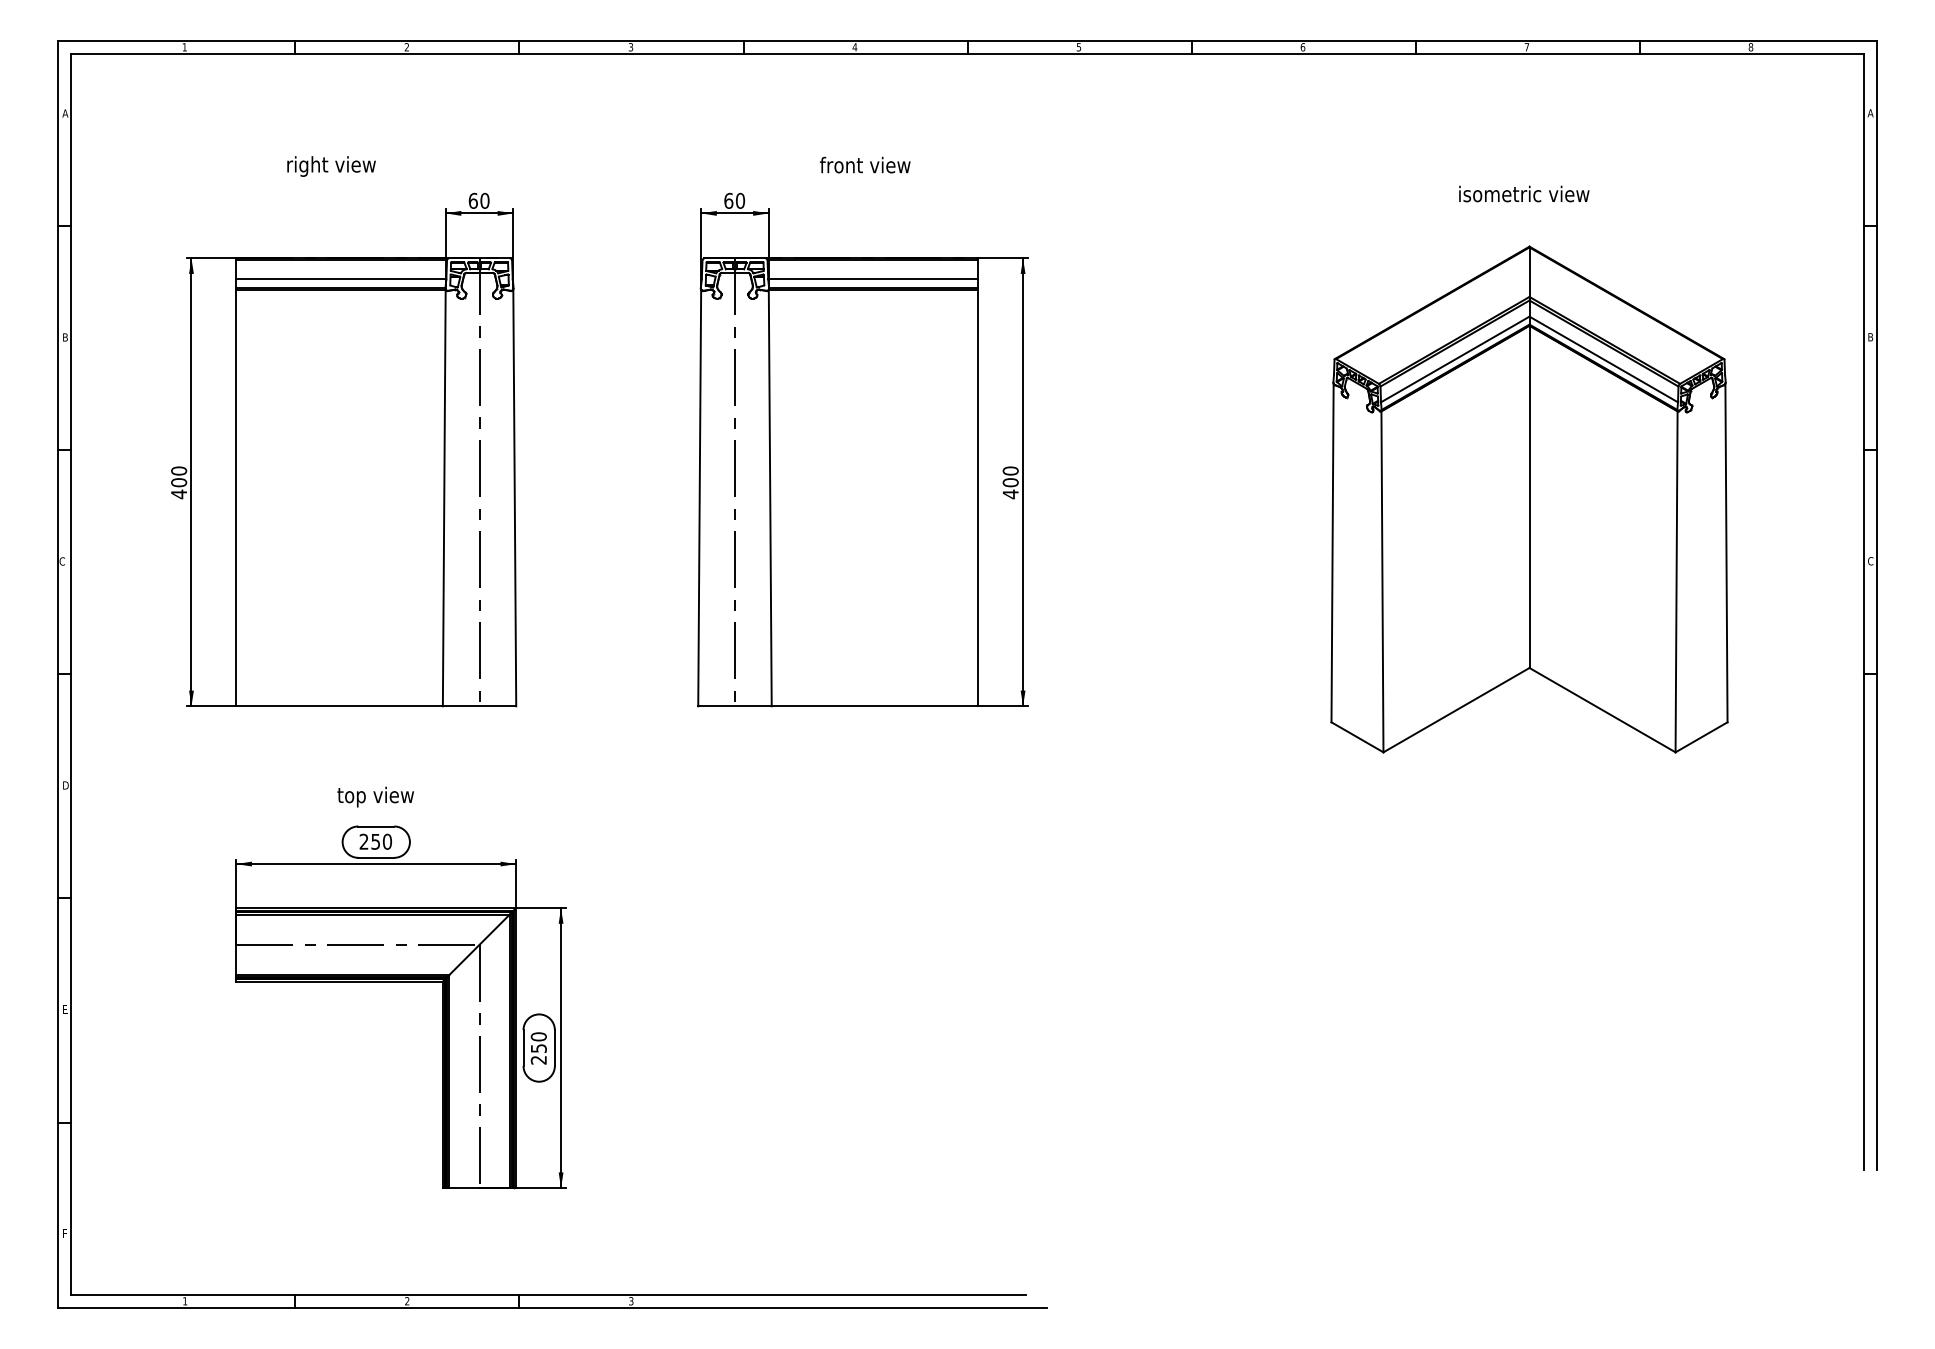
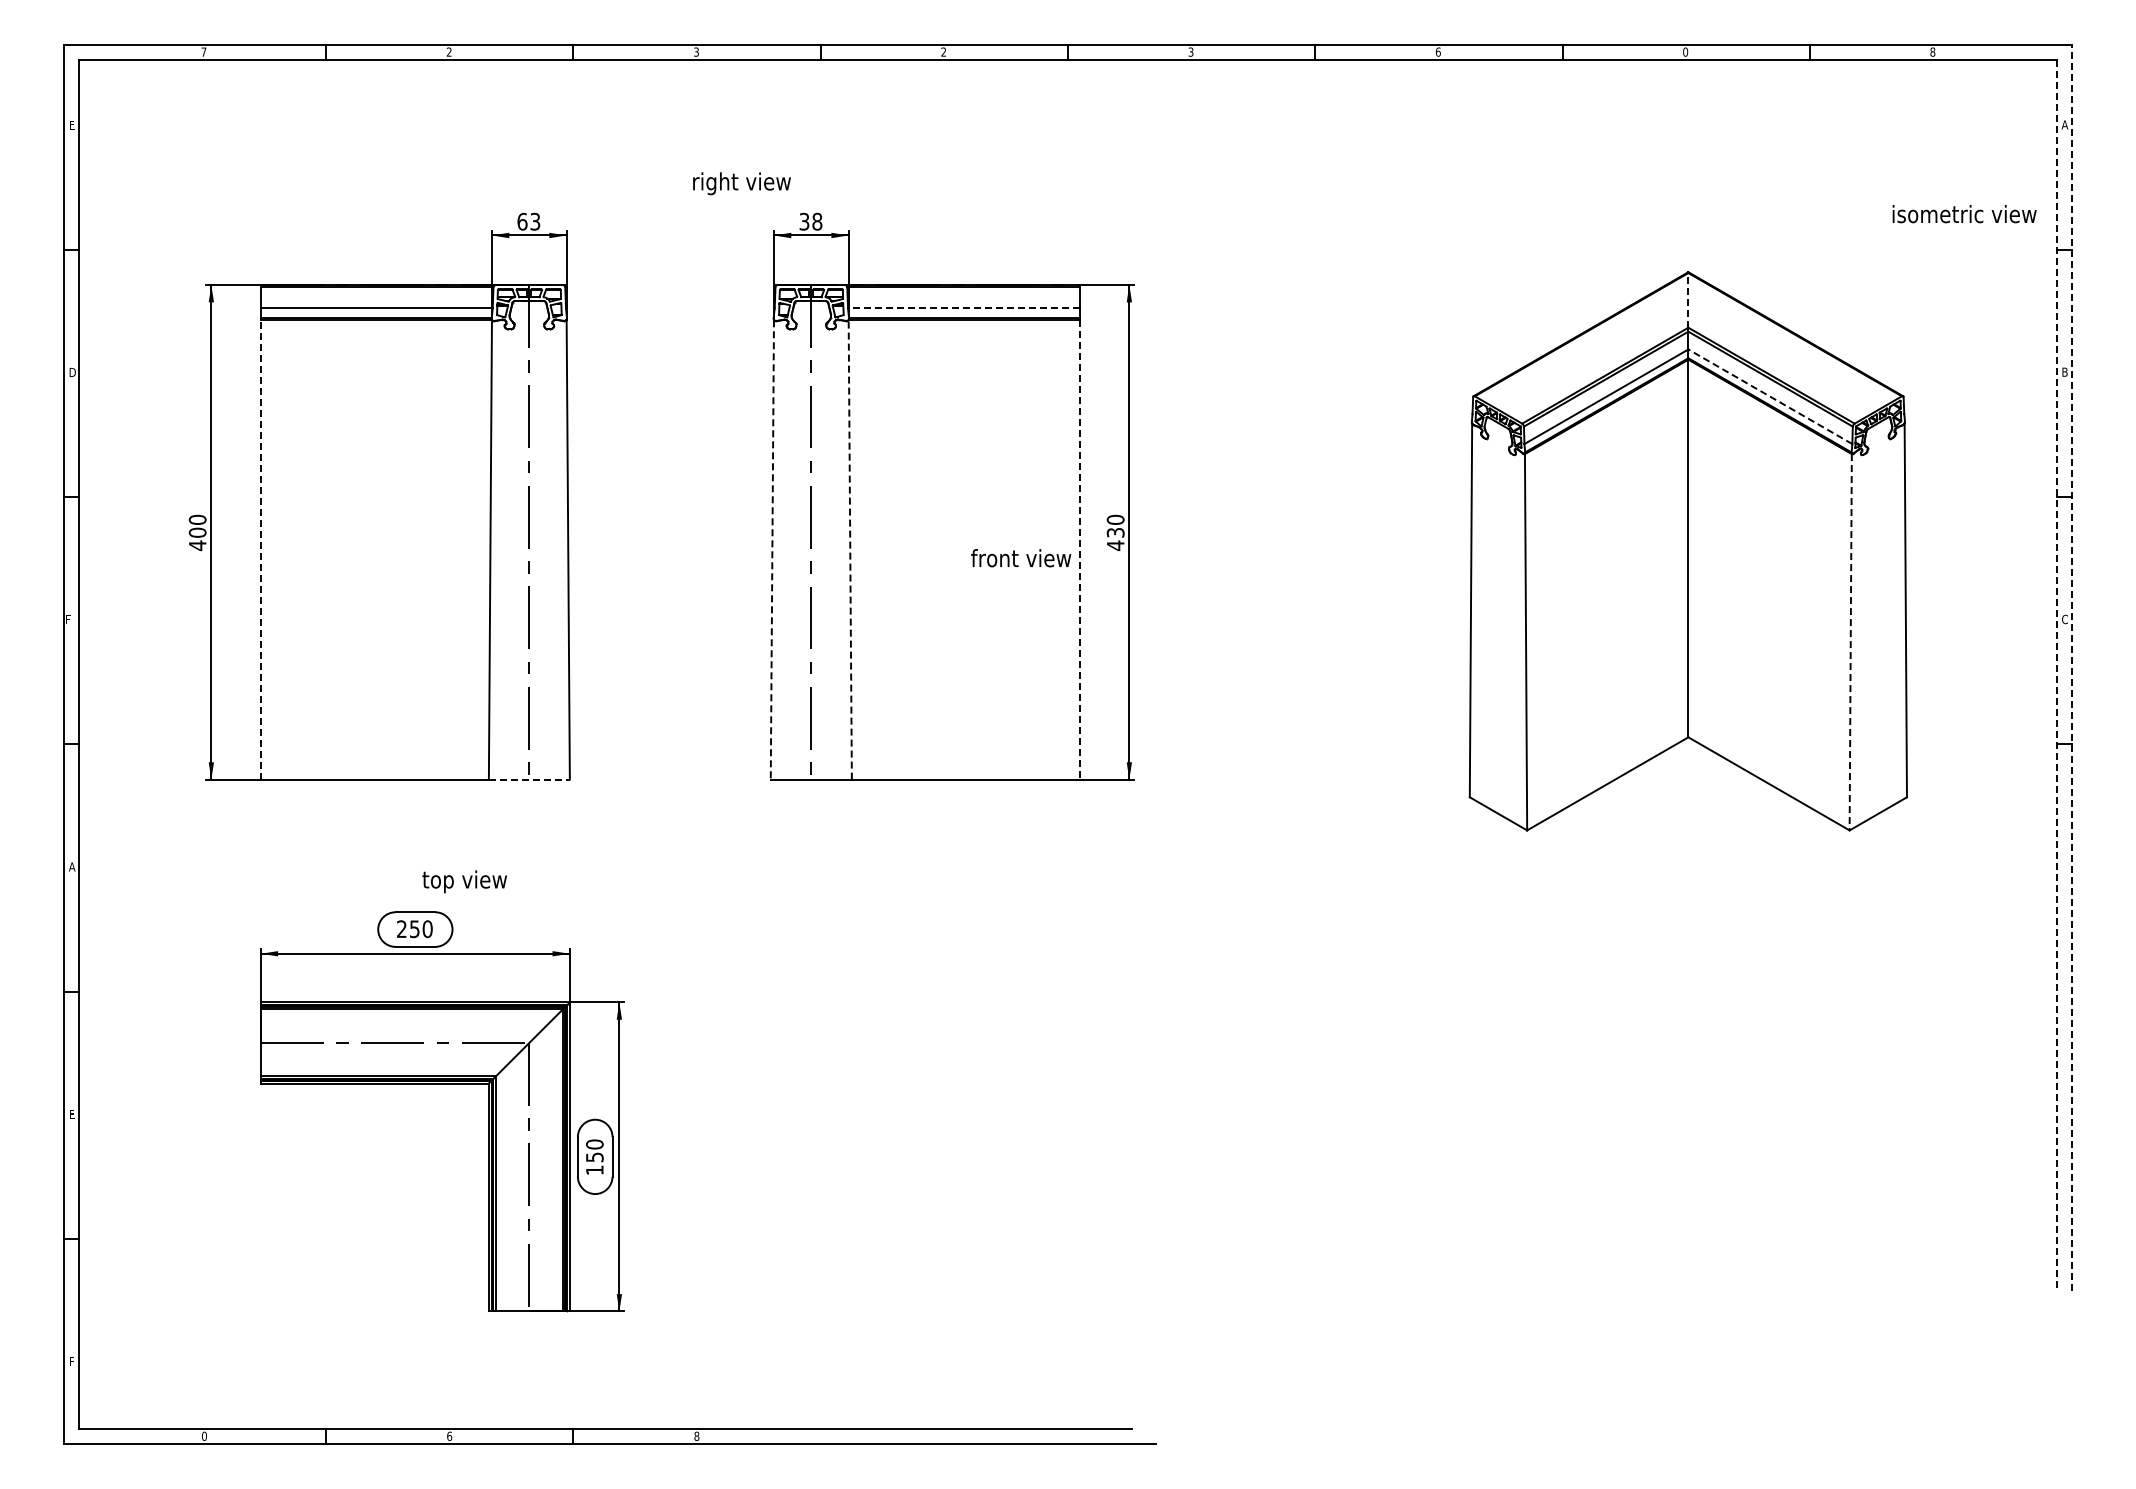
text: (184, 46) -> (203, 51), 1 -> 7
text: (854, 46) -> (943, 51), 4 -> 2
text: (1079, 46) -> (1191, 51), 5 -> 3
text: (1526, 46) -> (1685, 51), 7 -> 0
text: (64, 112) -> (71, 124), A -> E
text: (865, 165) -> (1021, 558), moved
text: (331, 166) -> (741, 183), moved
text: (1524, 194) -> (1964, 214), moved
text: (485, 200) -> (535, 221), 60 -> 63
text: (734, 200) -> (810, 221), 60 -> 38
line: (1529, 271) -> (1688, 299), solid -> dashed
line: (872, 279) -> (963, 308), solid -> dashed
text: (65, 337) -> (72, 372), B -> D
line: (1603, 359) -> (1770, 396), solid -> dashed
text: (1010, 482) -> (1115, 532), 400 -> 430
line: (235, 497) -> (260, 549), solid -> dashed
line: (699, 497) -> (772, 549), solid -> dashed
line: (770, 497) -> (850, 549), solid -> dashed
line: (977, 497) -> (1079, 549), solid -> dashed
text: (62, 561) -> (68, 619), C -> F
line: (1676, 582) -> (1850, 642), solid -> dashed
line: (1876, 604) -> (2071, 667), solid -> dashed
line: (1863, 611) -> (2057, 675), solid -> dashed
line: (479, 706) -> (529, 779), solid -> dashed
text: (64, 785) -> (71, 866), D -> A
text: (375, 796) -> (464, 881), moved
text: (538, 1060) -> (594, 1170), 250 -> 150
text: (184, 1300) -> (203, 1435), 1 -> 0
text: (407, 1300) -> (449, 1435), 2 -> 6
text: (630, 1300) -> (696, 1435), 3 -> 8

